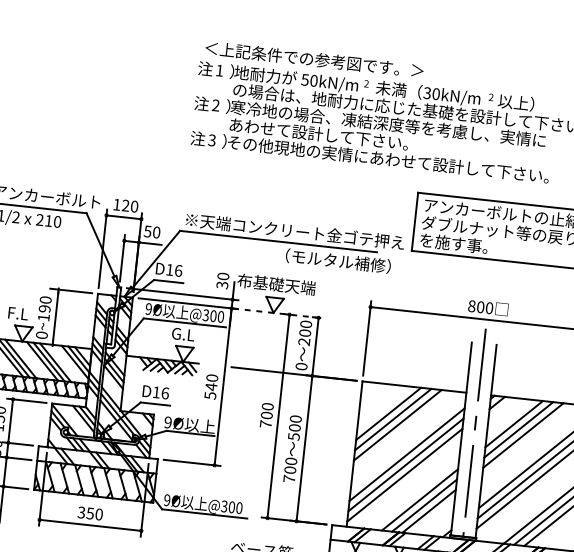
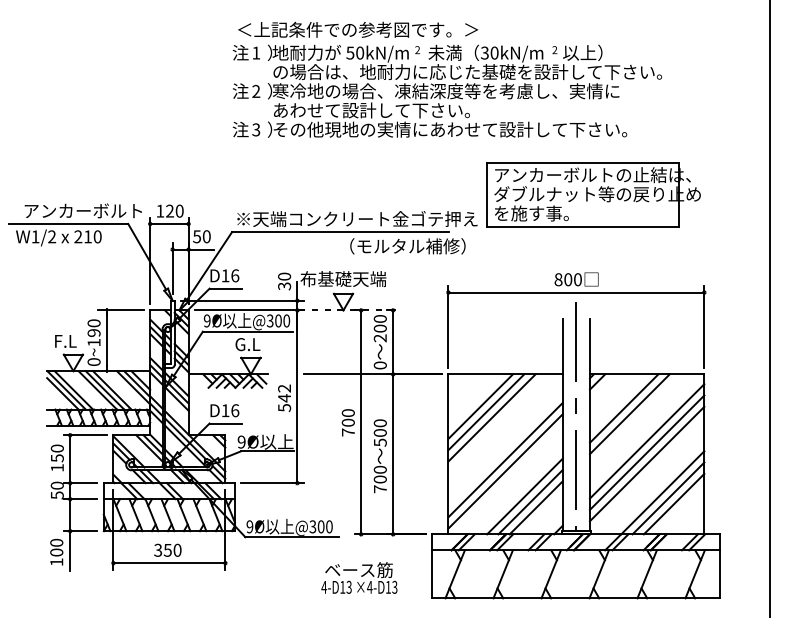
text: (212, 378) -> (284, 388), 540 -> 542
line: (514, 423) -> (618, 402), removed
line: (407, 454) -> (505, 448), removed

